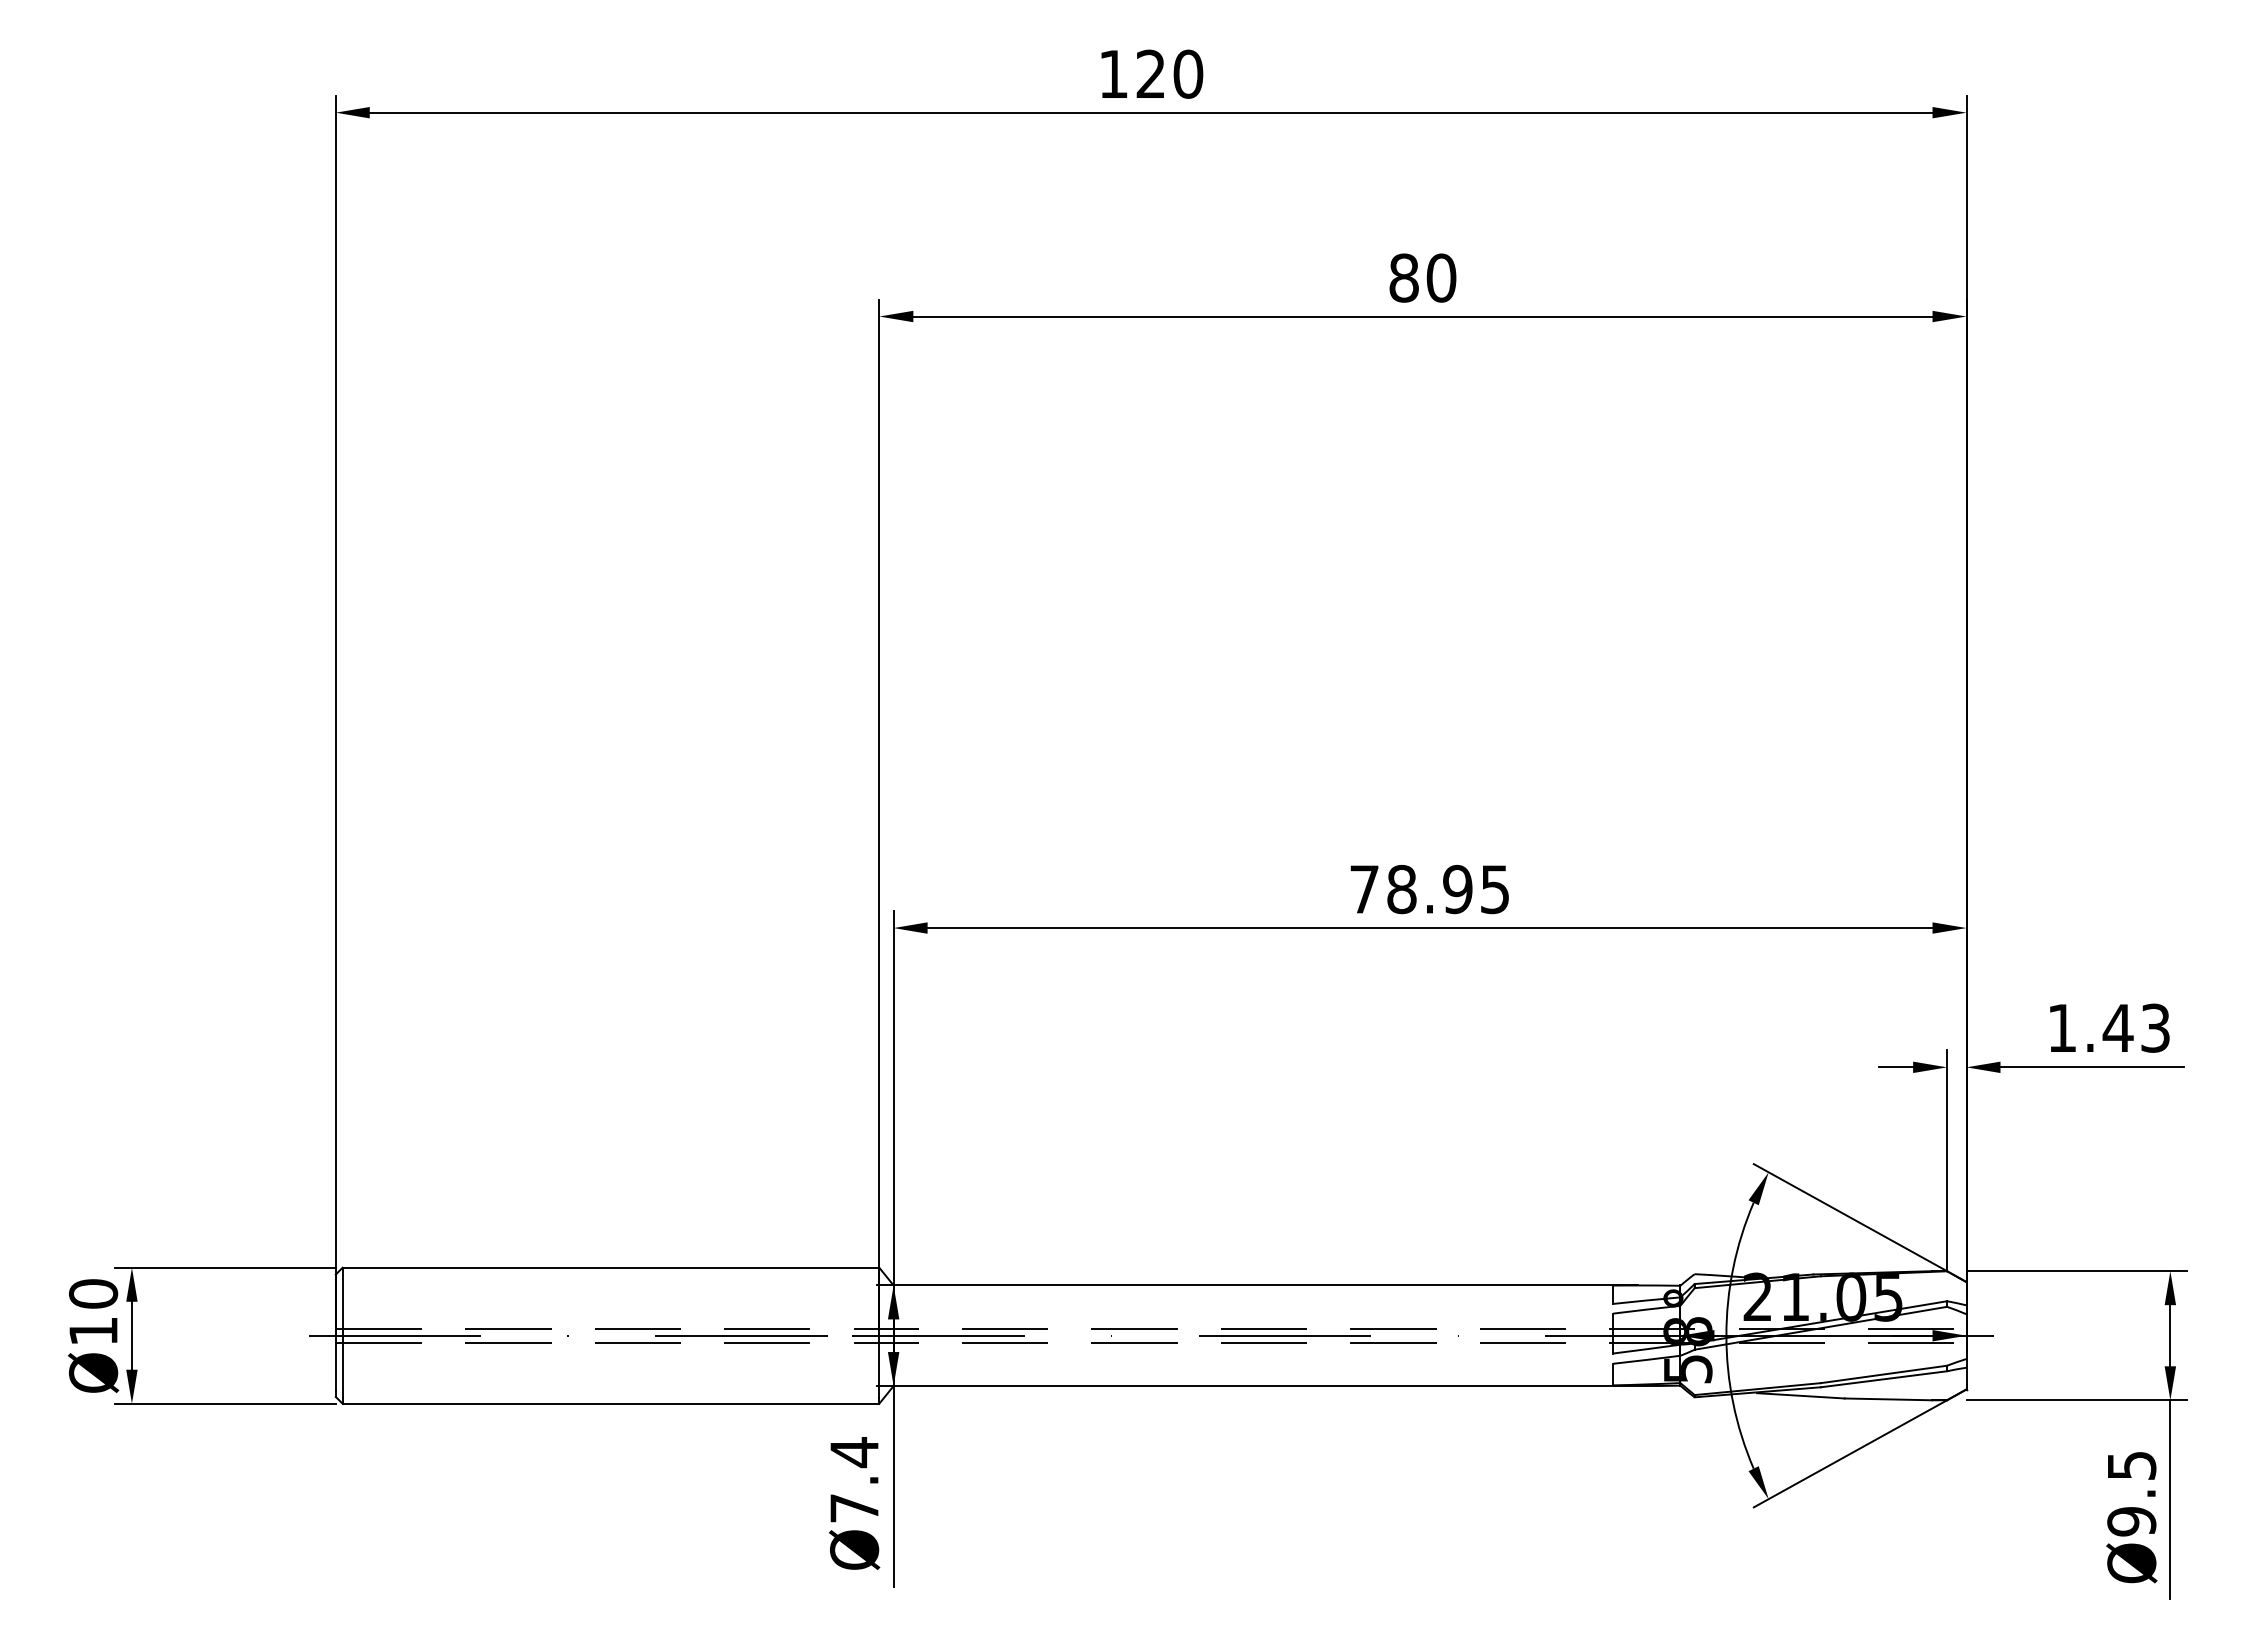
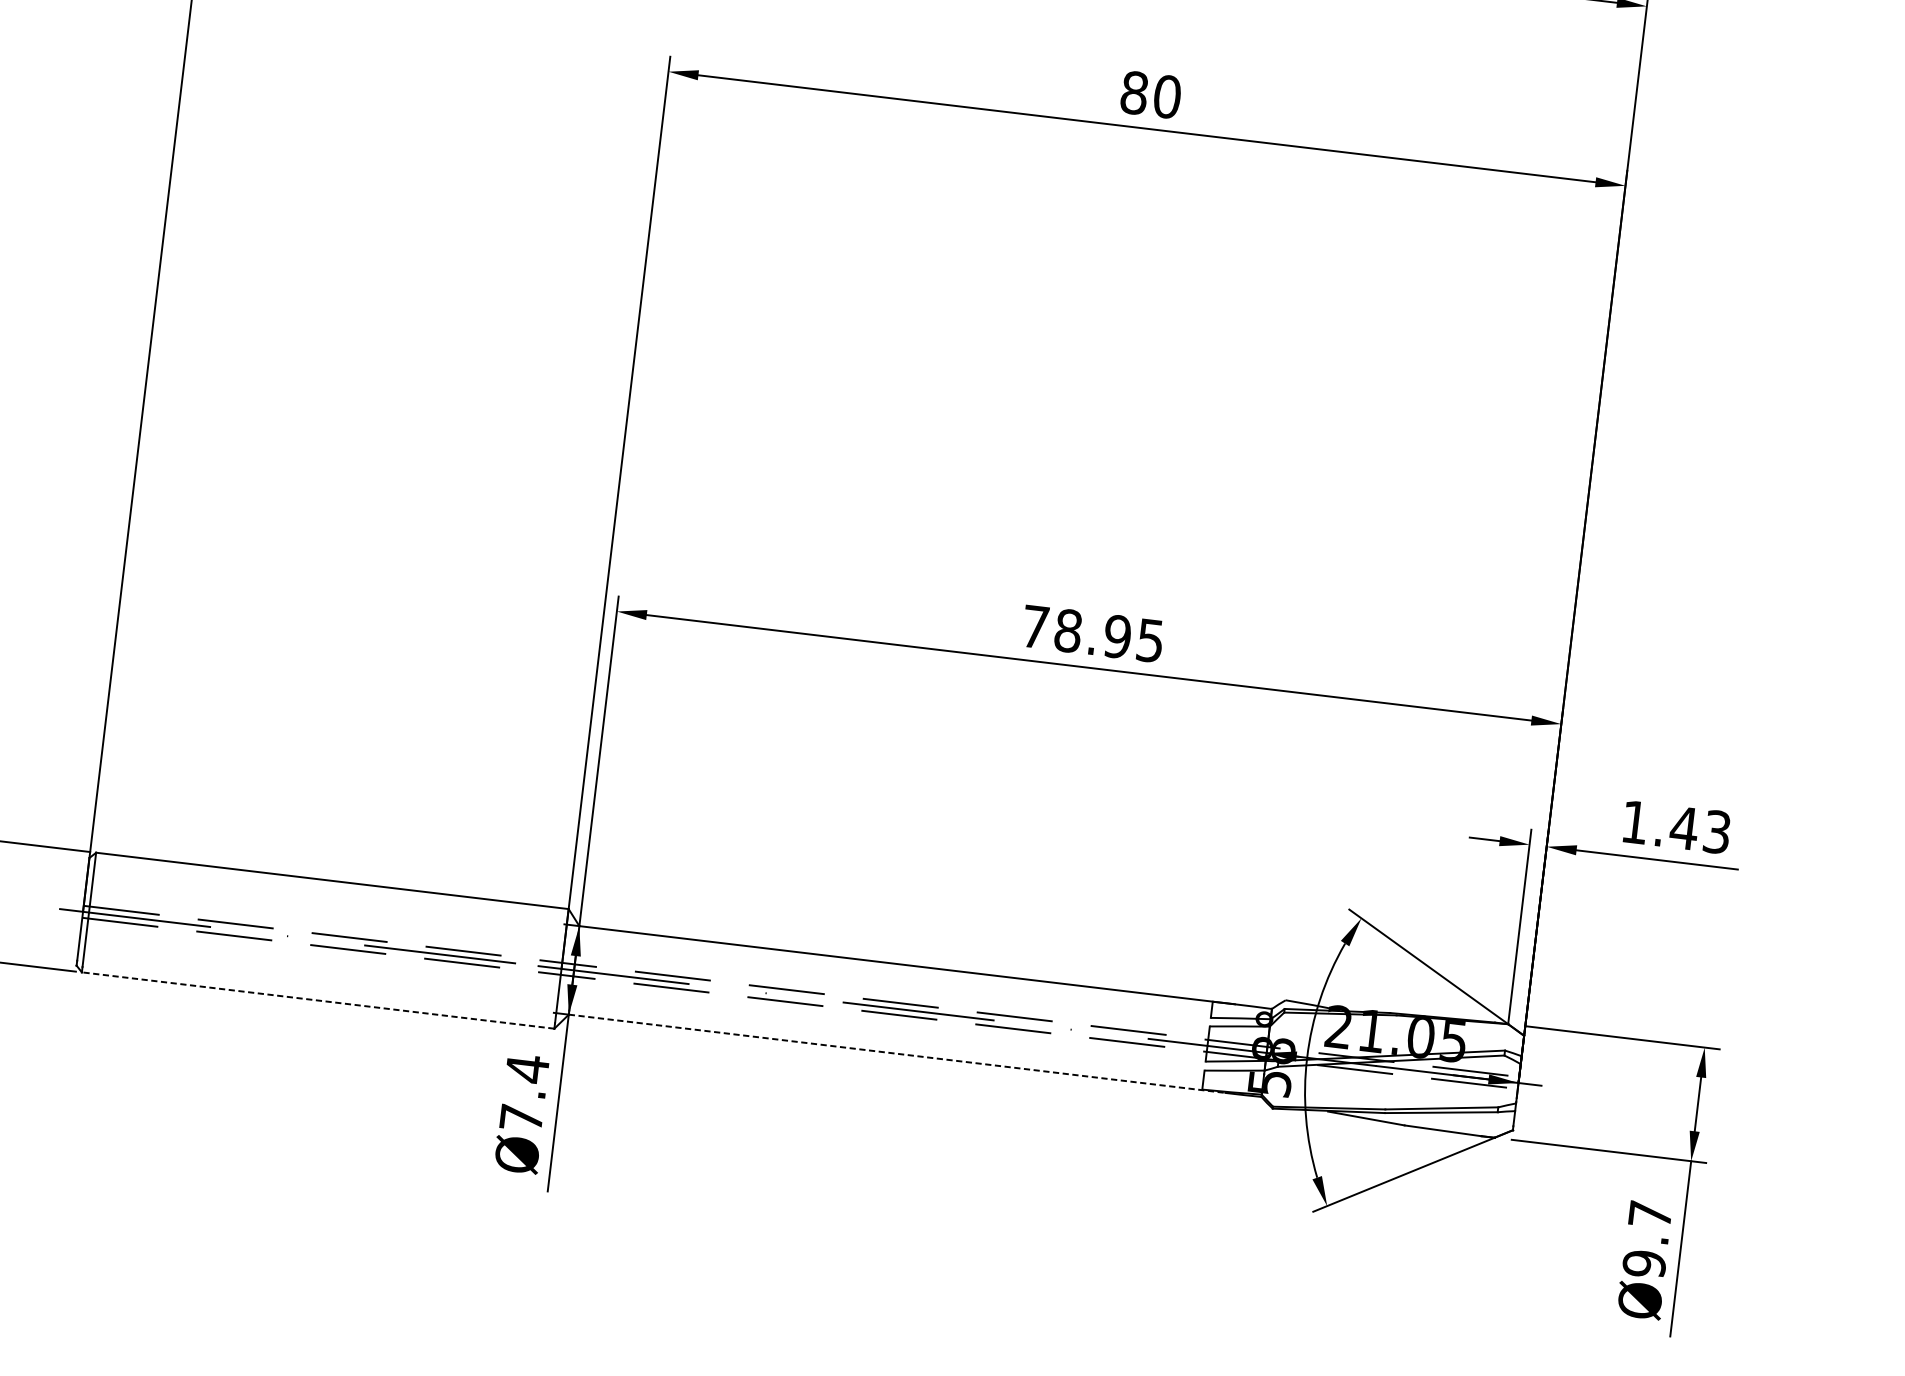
line: (1266, 1386) -> (896, 1054), solid -> dashed
line: (610, 1403) -> (317, 1000), solid -> dashed
text: (2132, 1465) -> (1651, 1214), Ø9.5 -> Ø9.7

